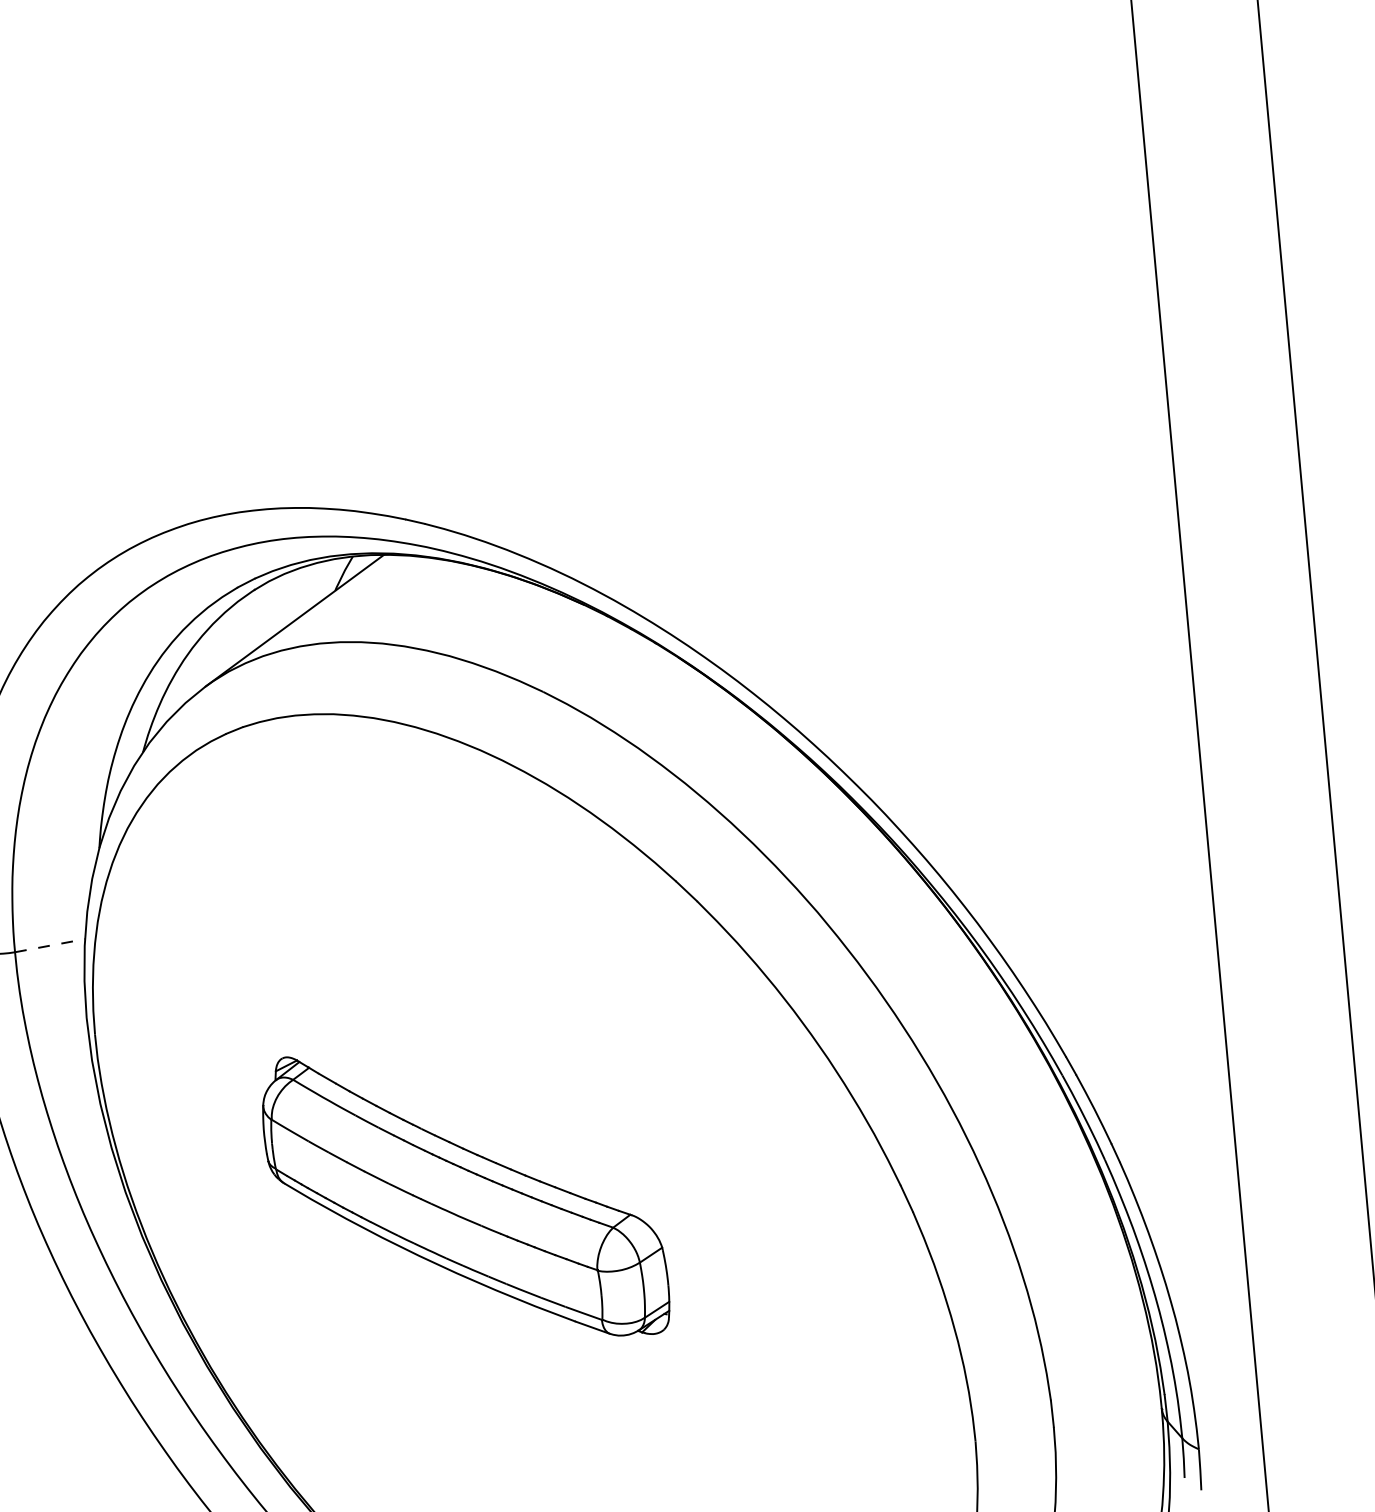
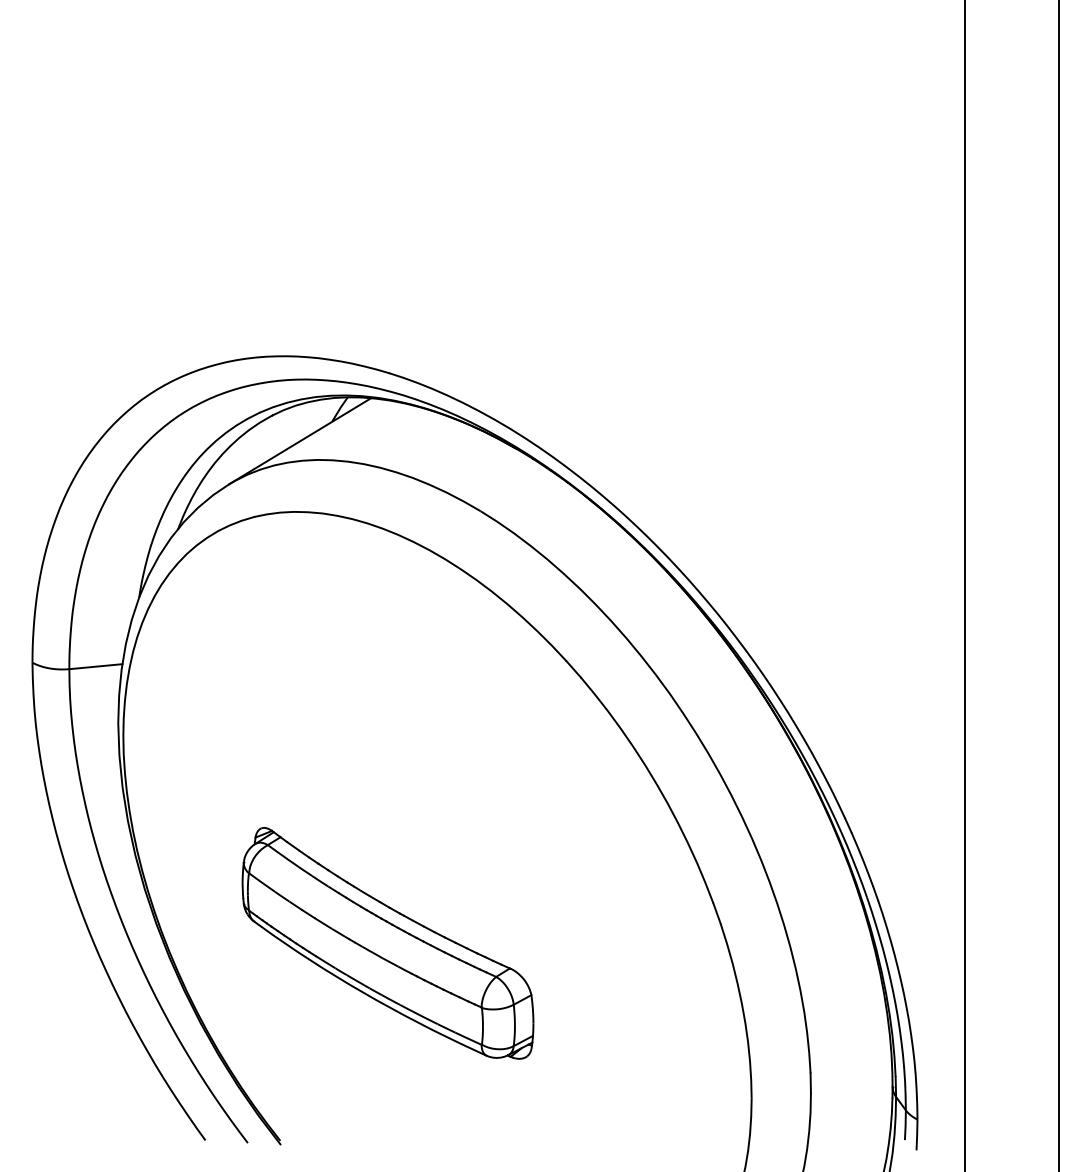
line: (49, 945) -> (95, 666), dashed -> solid
part: (464, 1196) -> (387, 943), moved

